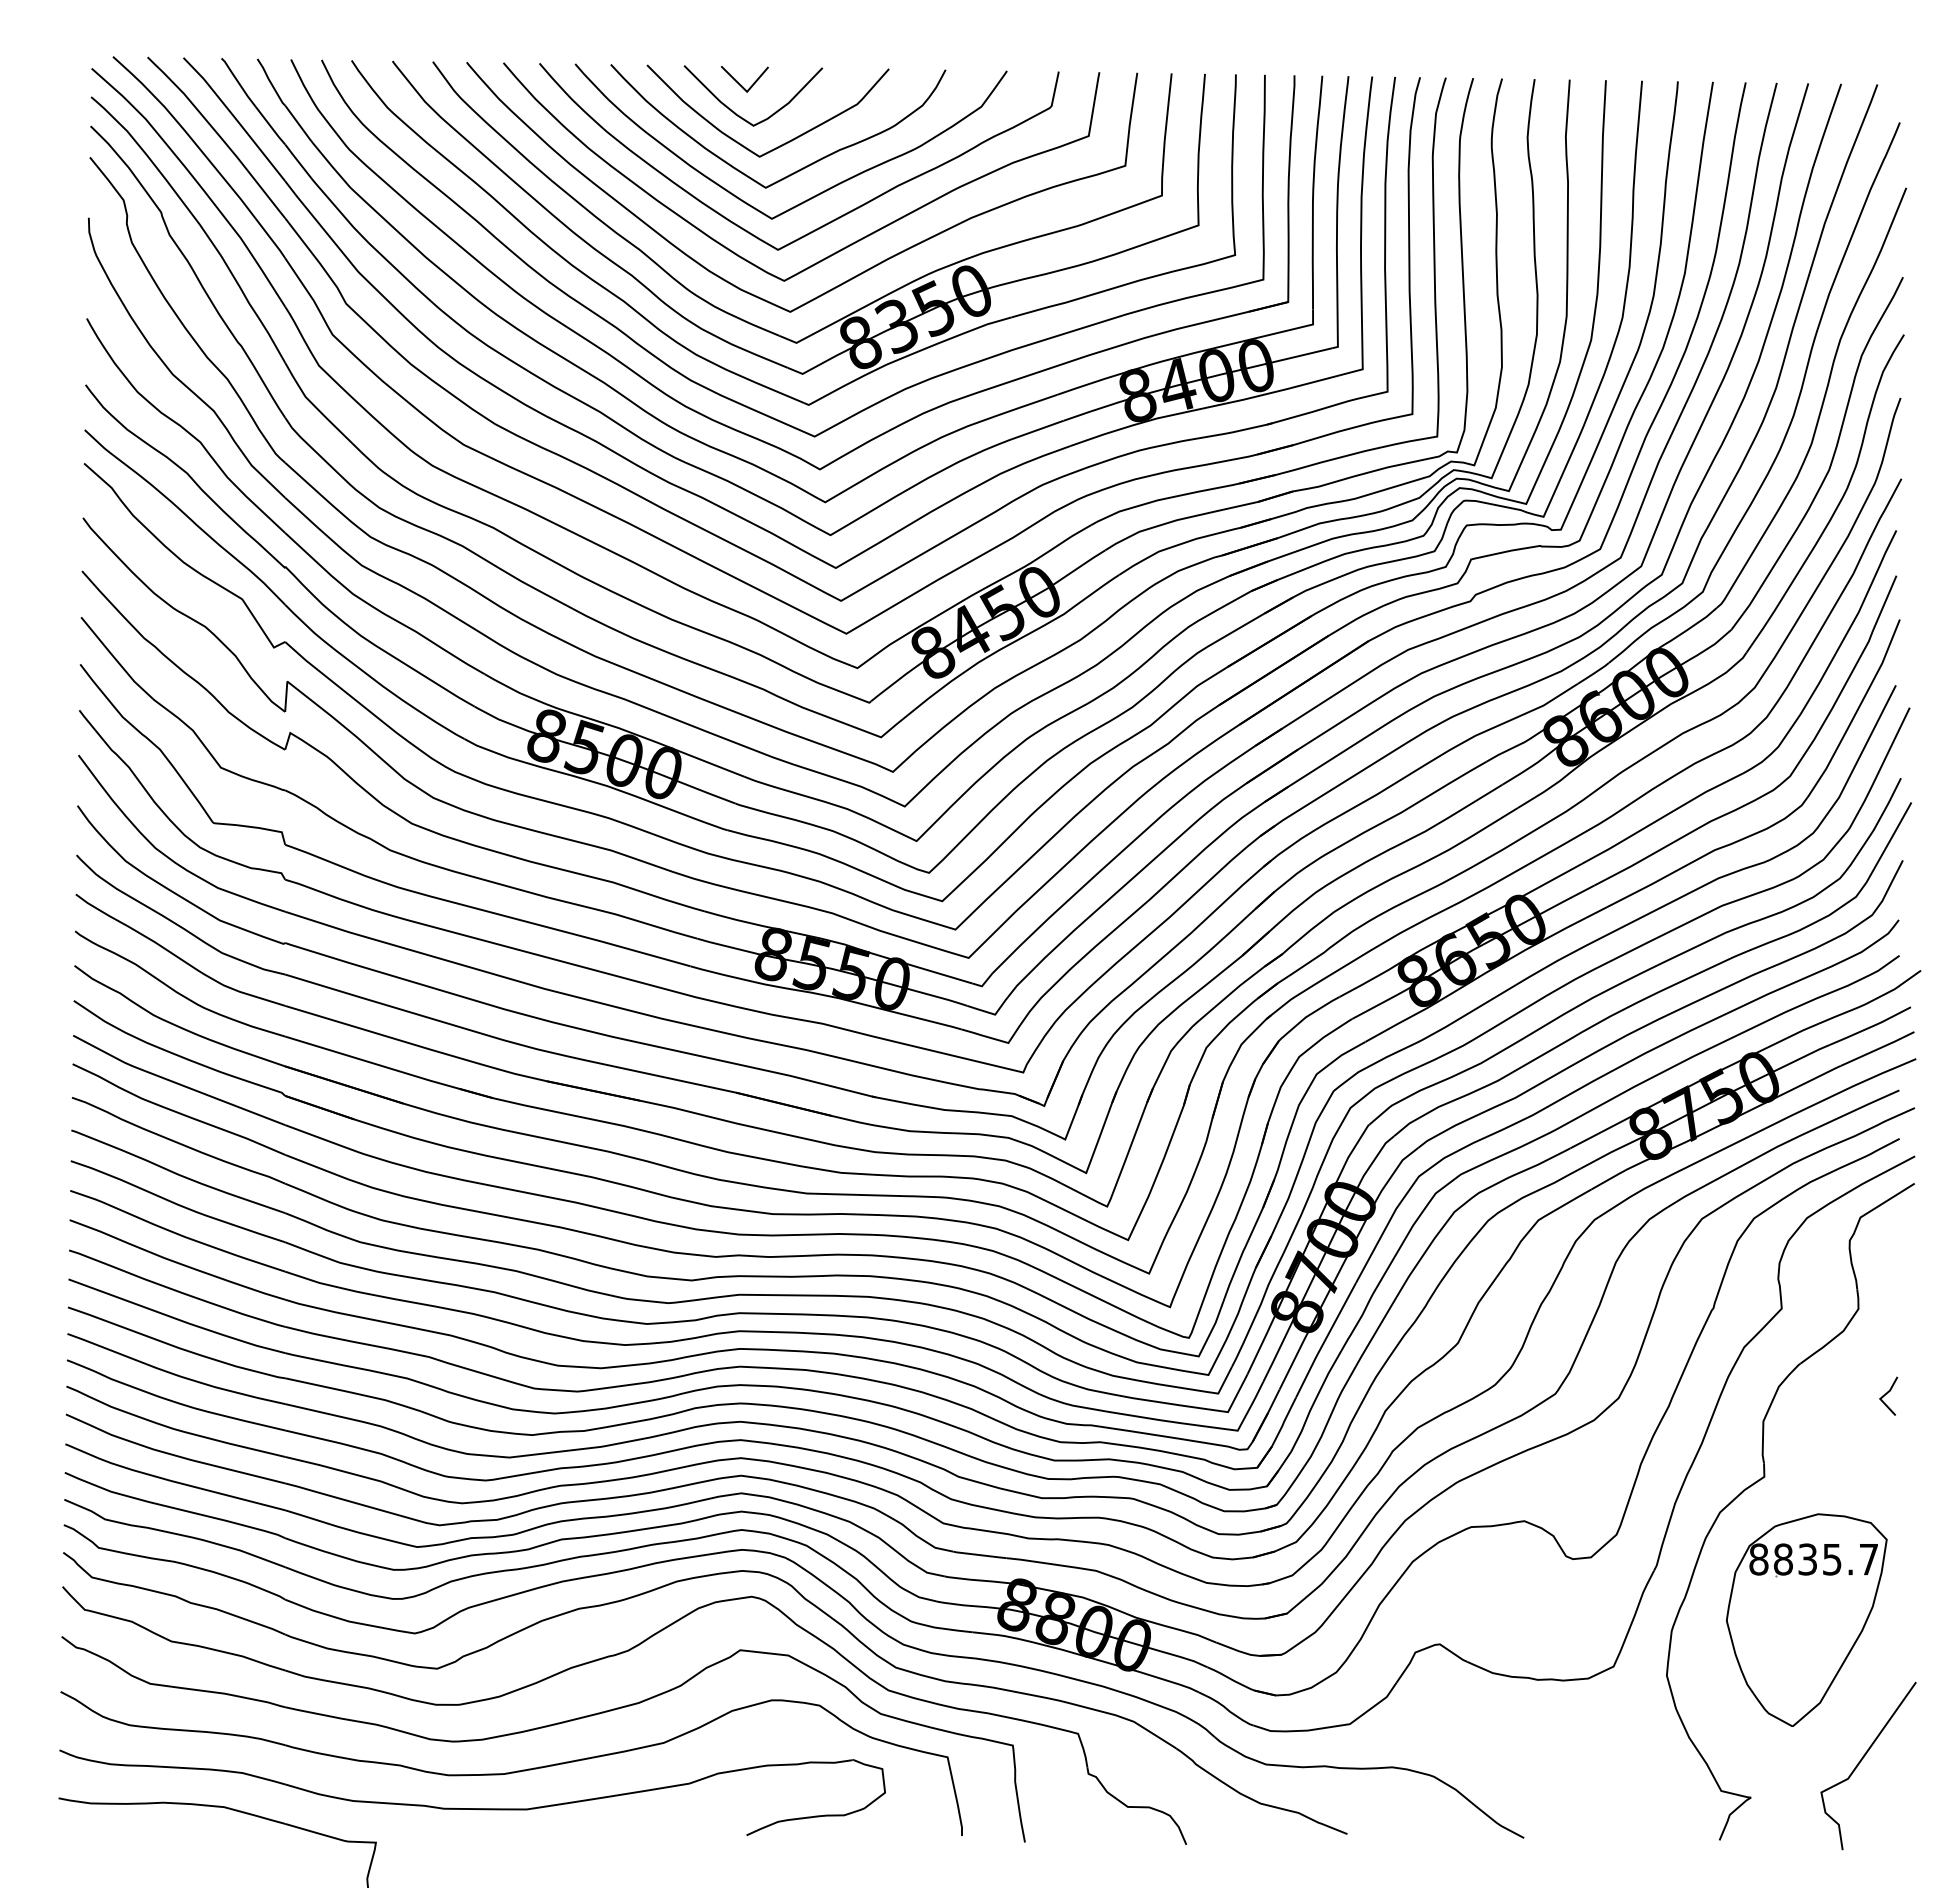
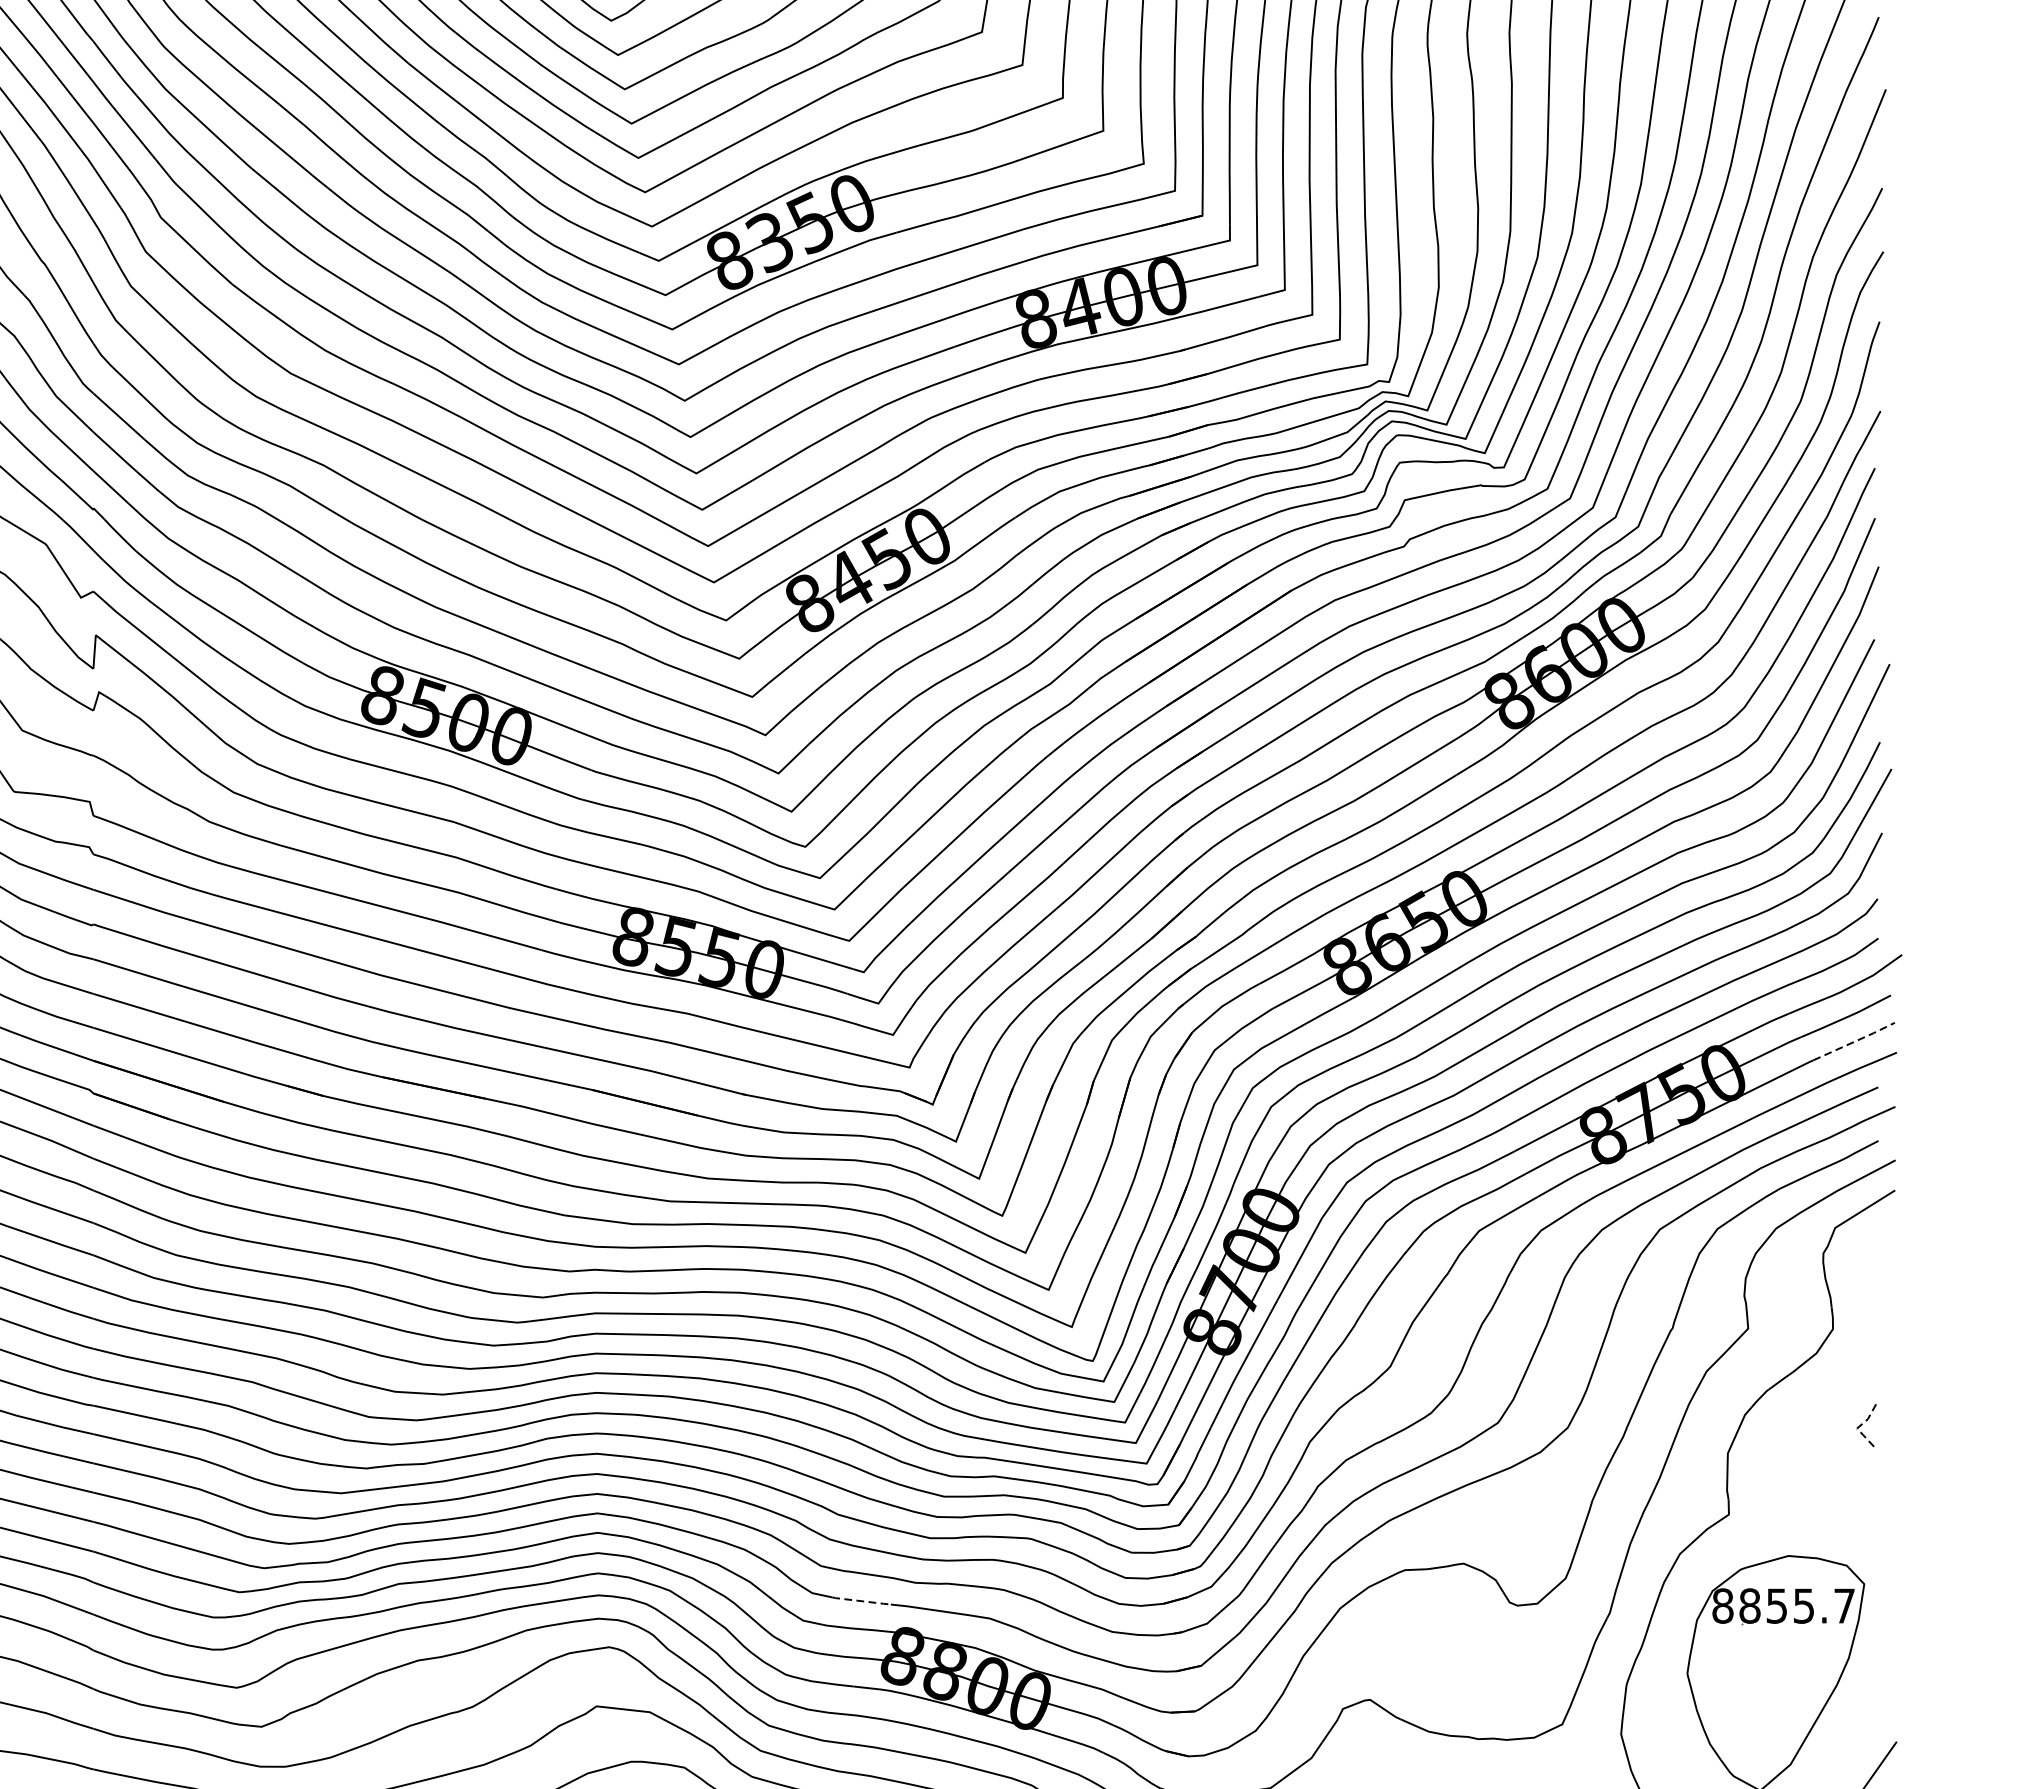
line: (1878, 1048) -> (1855, 1041), solid -> dashed
line: (1882, 1397) -> (1859, 1426), solid -> dashed
line: (980, 1555) -> (862, 1601), solid -> dashed
text: (1807, 1559) -> (1776, 1606), 8835.7 -> 8855.7

